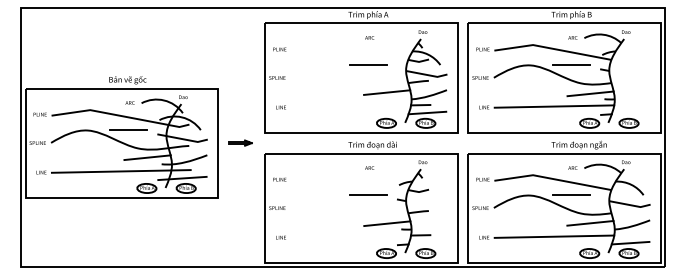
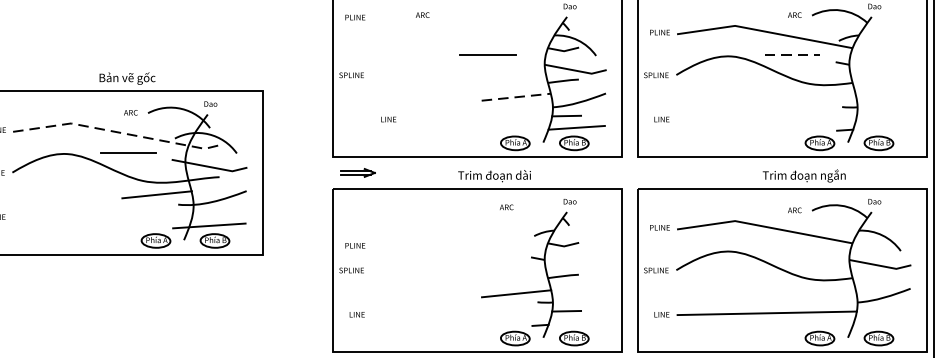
text: (369, 37) -> (422, 14), moved
text: (279, 49) -> (354, 17), moved
line: (571, 64) -> (792, 55), solid -> dashed
line: (387, 92) -> (516, 97), solid -> dashed
line: (590, 93) -> (821, 98), removed
line: (554, 106) -> (767, 118), removed
text: (280, 107) -> (387, 119), moved
line: (120, 115) -> (116, 131), solid -> dashed
part: (240, 142) -> (357, 172), moved
text: (369, 167) -> (506, 206), moved
line: (120, 171) -> (116, 215), removed
text: (279, 179) -> (354, 245), moved
line: (368, 194) -> (488, 250), removed
line: (570, 194) -> (791, 250), removed
line: (590, 223) -> (821, 293), removed
line: (630, 242) -> (881, 321), removed

